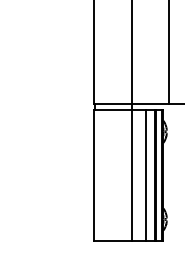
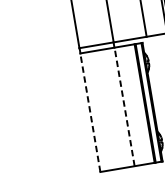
line: (94, 175) -> (90, 112), solid -> dashed
line: (132, 175) -> (124, 106), solid -> dashed
line: (145, 175) -> (136, 104), removed

